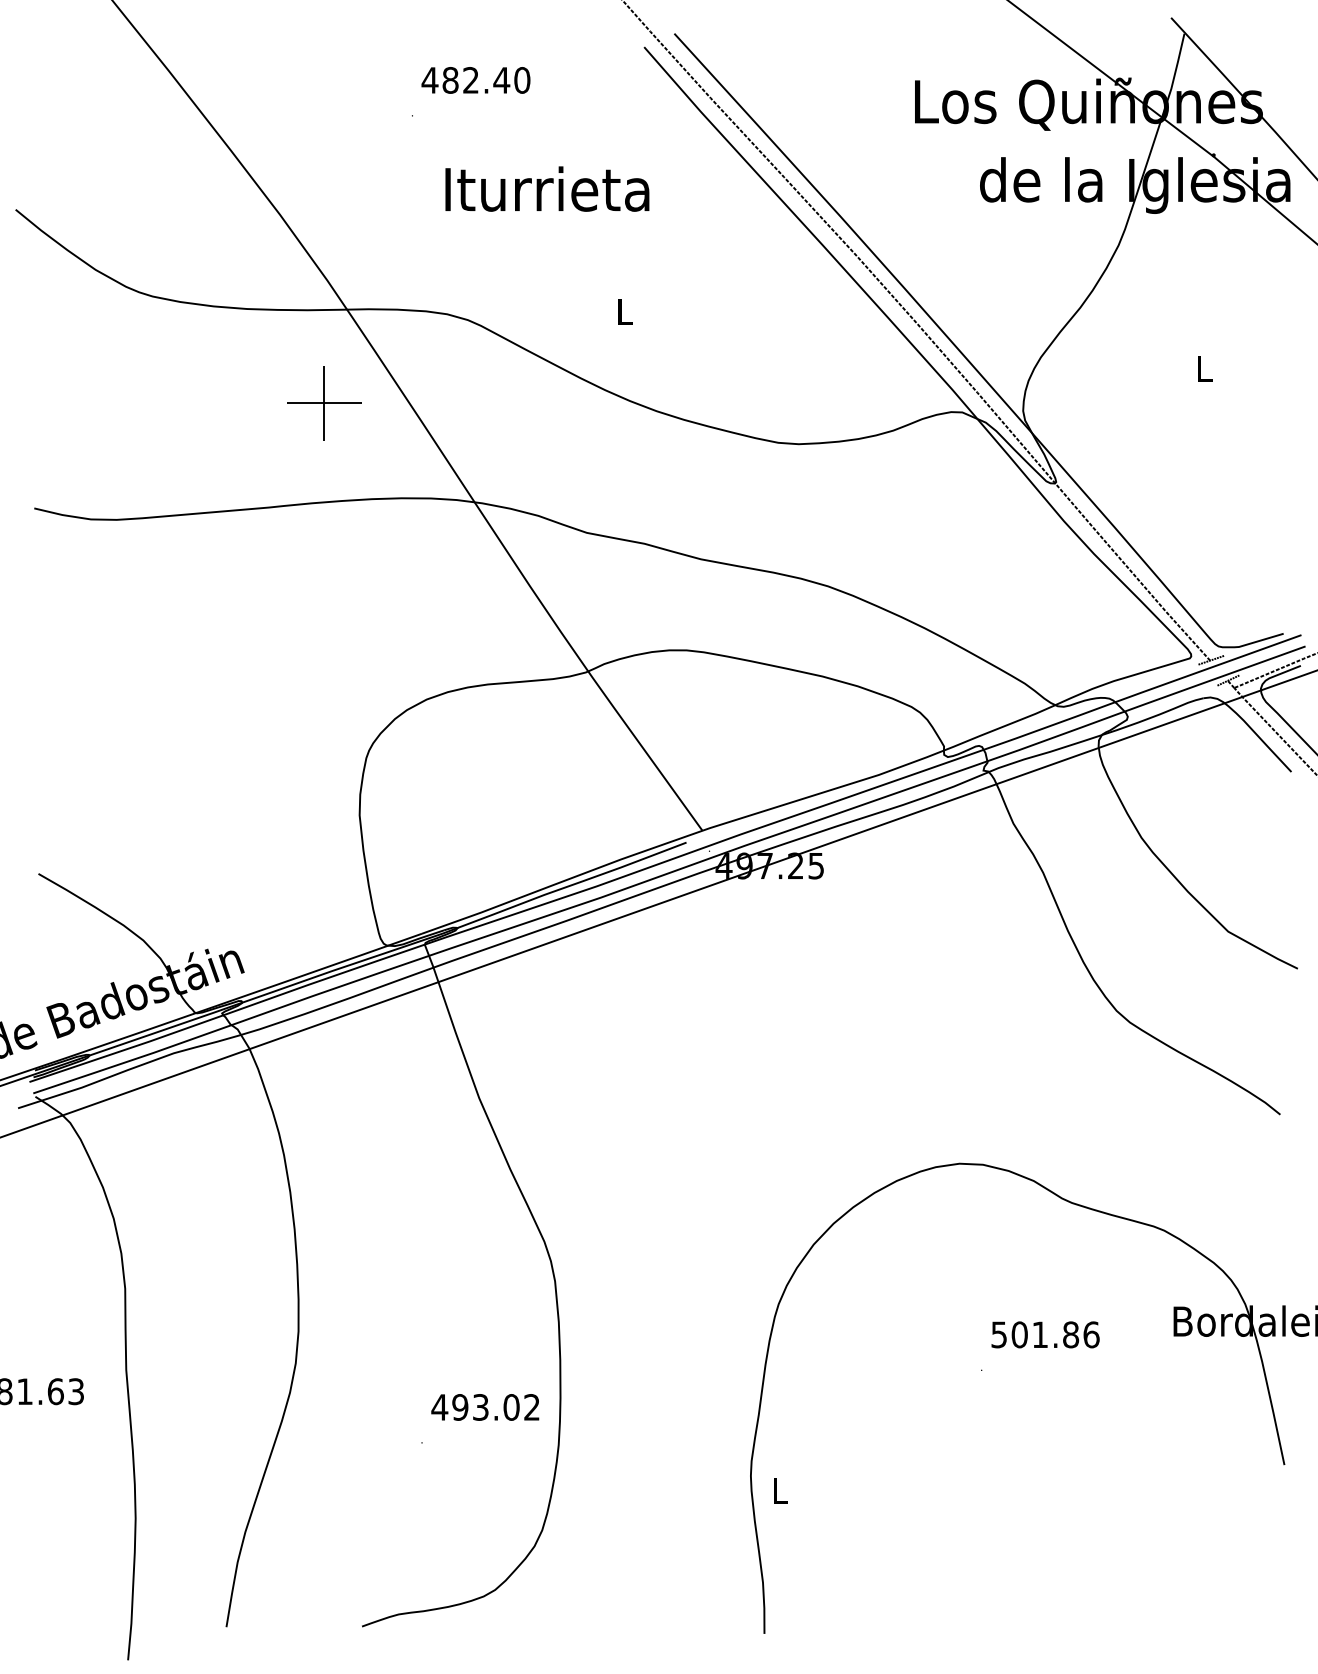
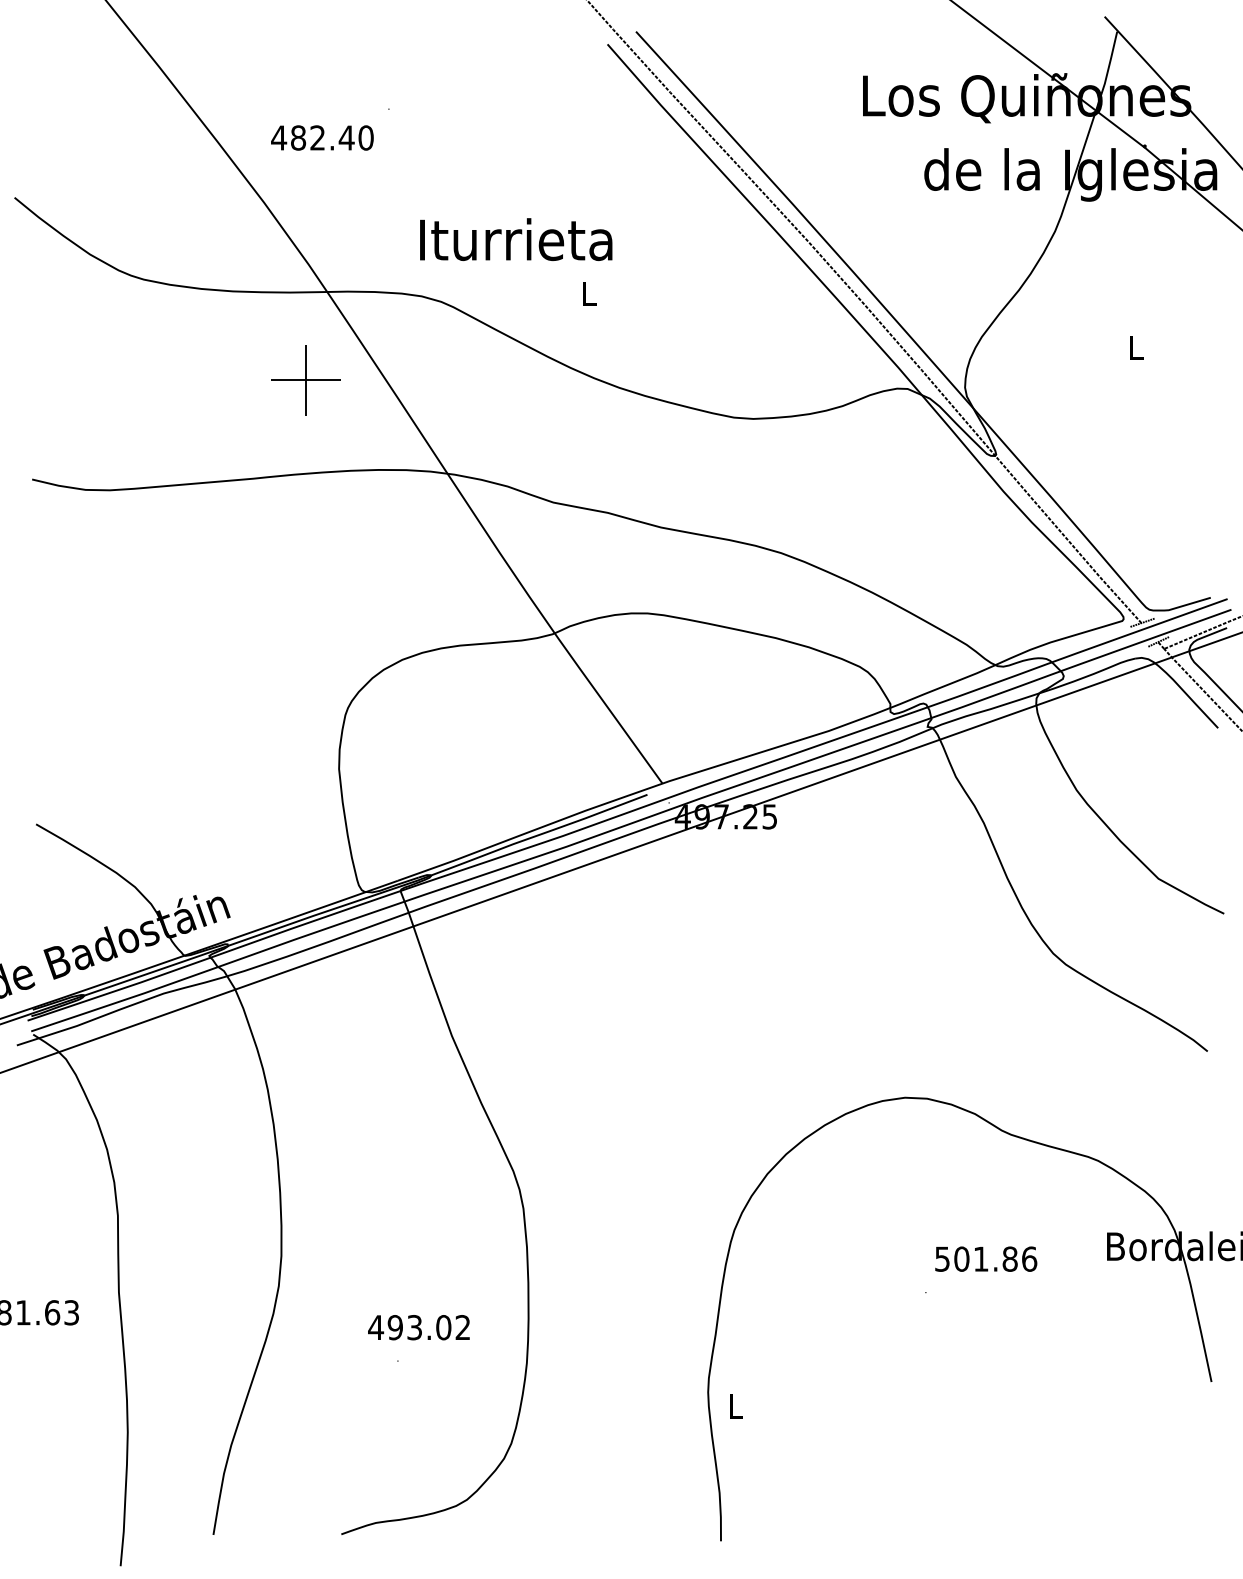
text: (475, 80) -> (321, 138), moved
text: (547, 188) -> (516, 239), moved
text: (485, 1407) -> (419, 1327), moved

